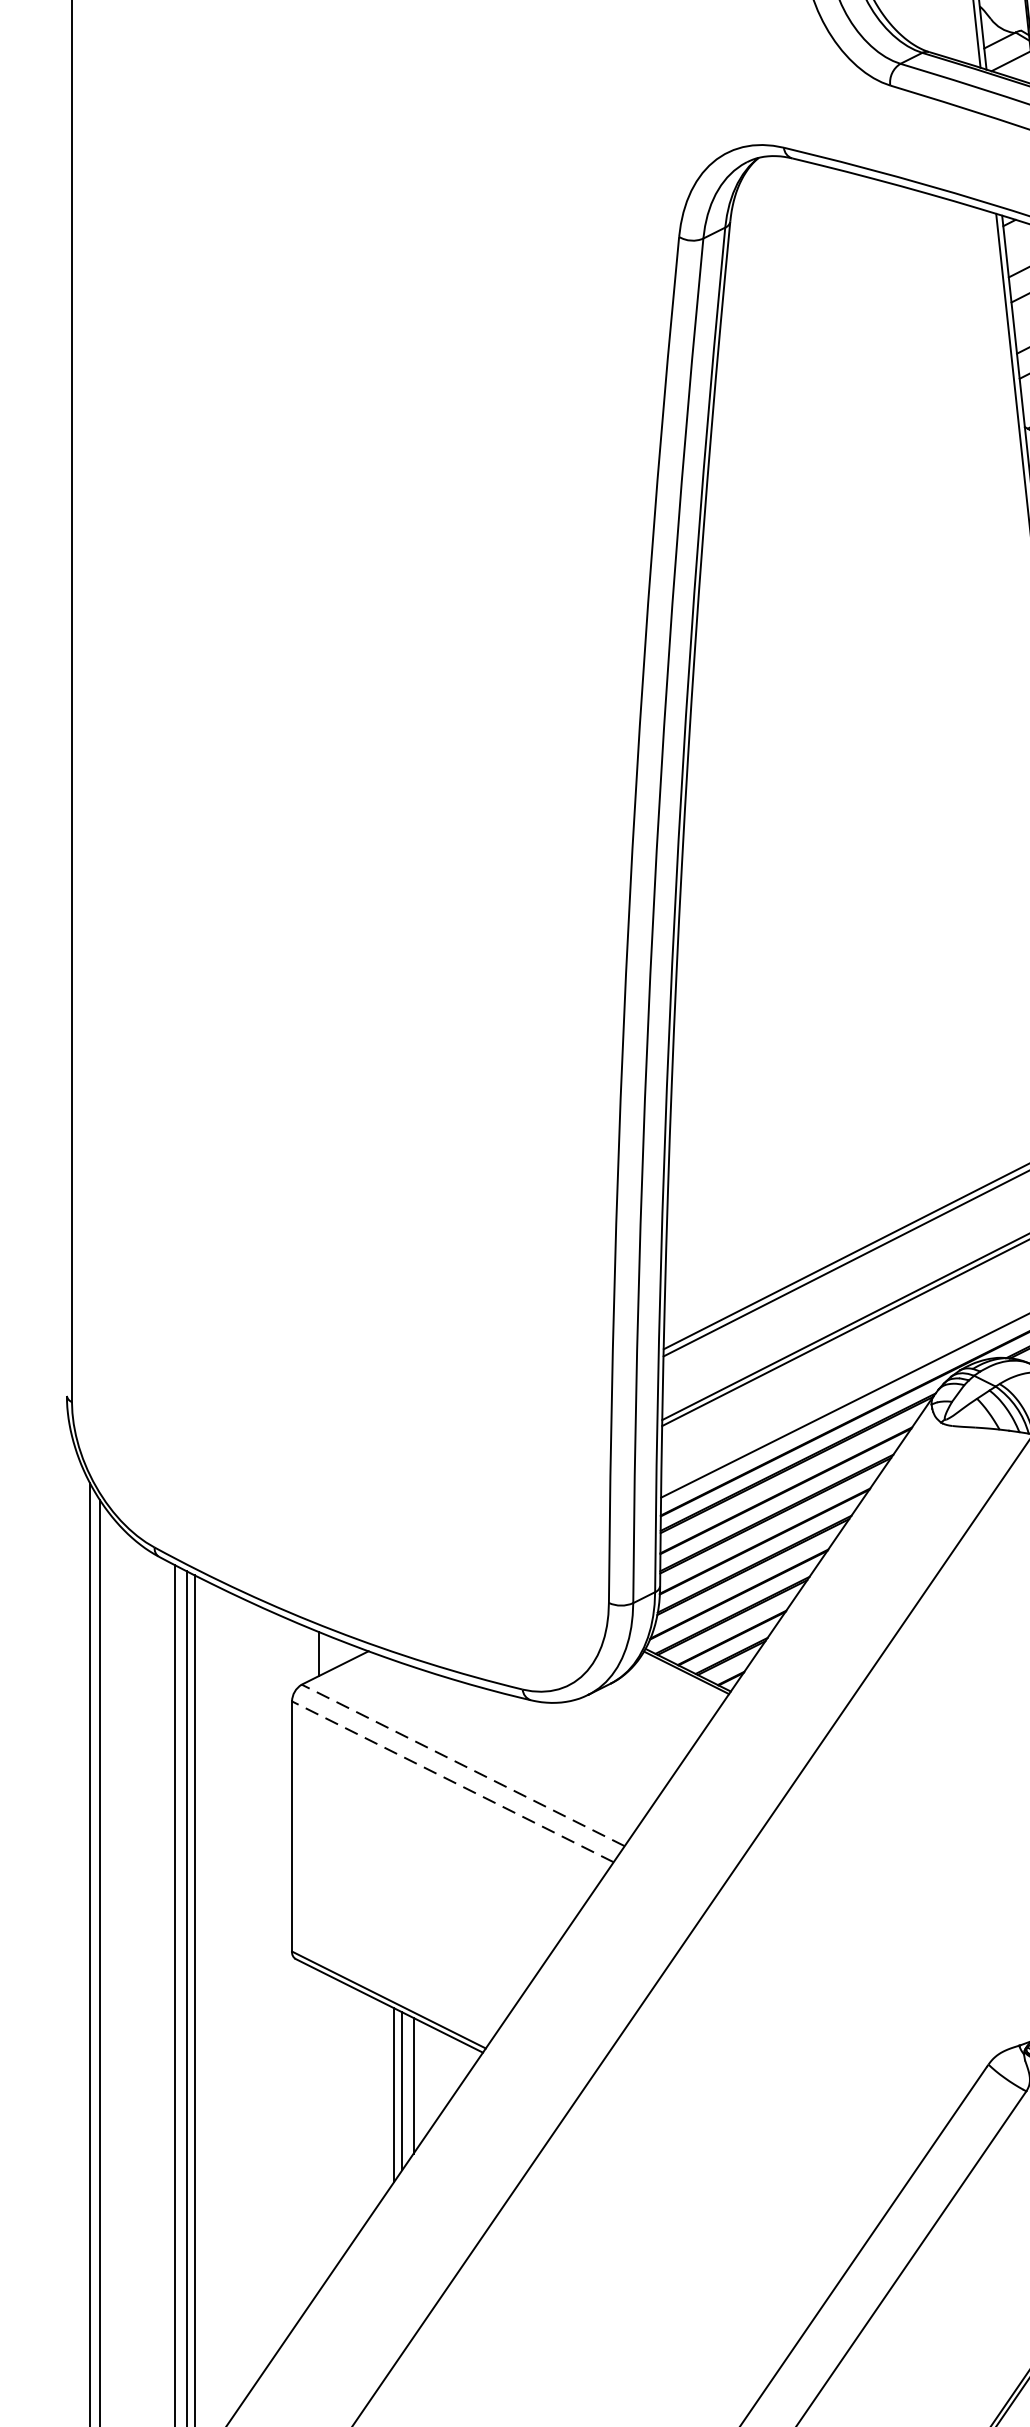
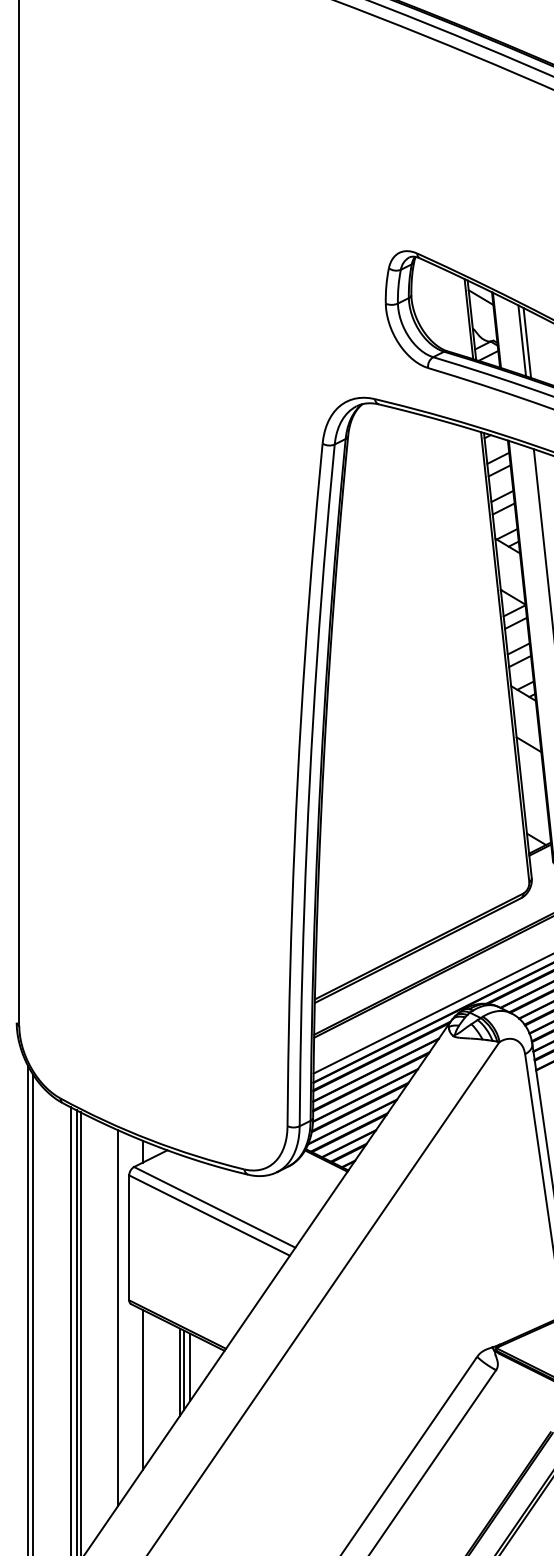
line: (462, 1765) -> (214, 1207), dashed -> solid
line: (452, 1781) -> (209, 1215), dashed -> solid
line: (270, 1985) -> (118, 1317), added
line: (318, 2129) -> (142, 1389), added

